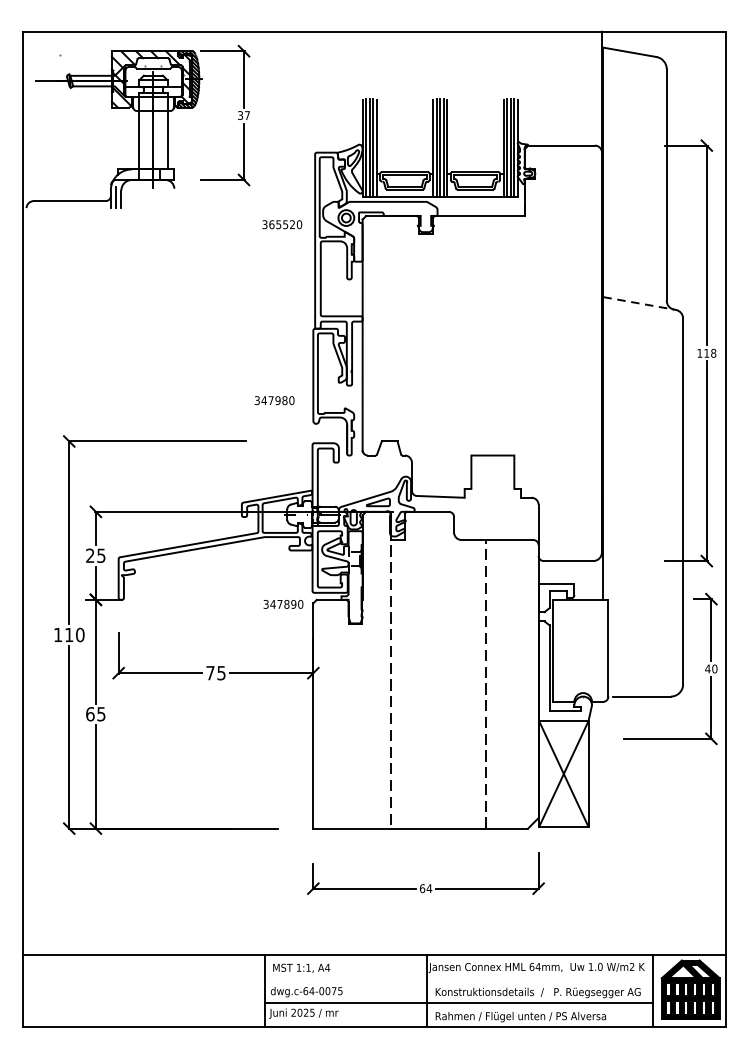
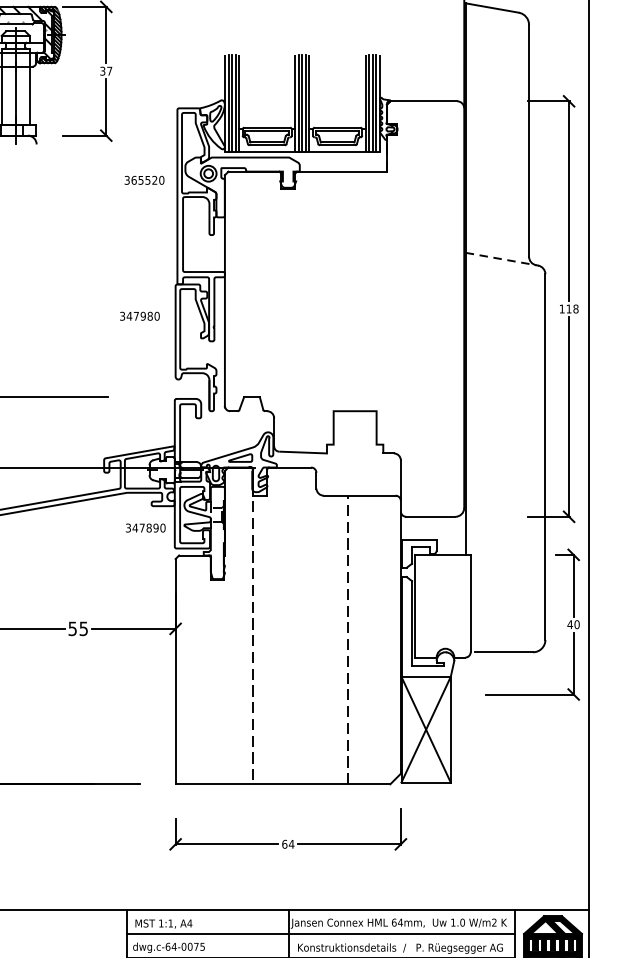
text: (274, 400) -> (139, 316), moved
text: (283, 604) -> (145, 528), moved
text: (210, 673) -> (72, 629), 75 -> 55
line: (458, 978) -> (320, 934), added

